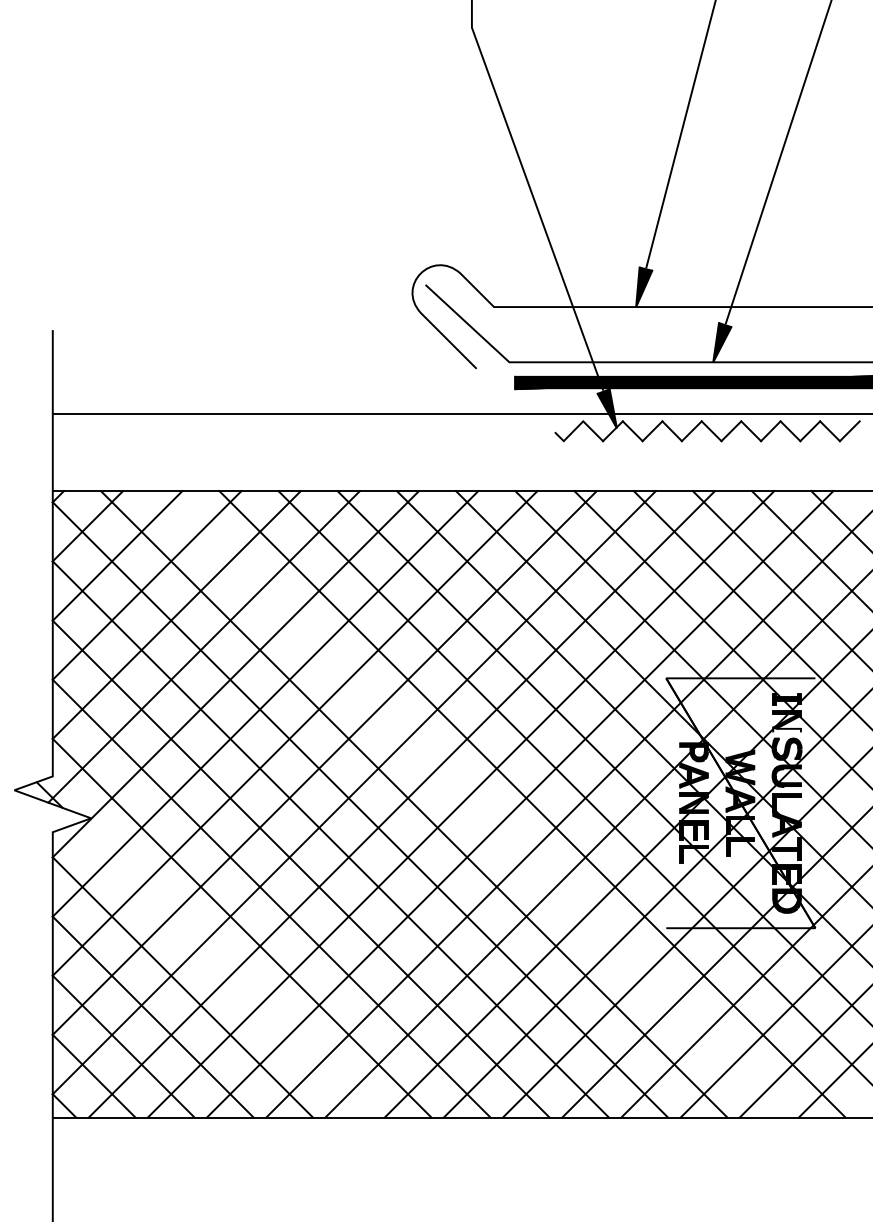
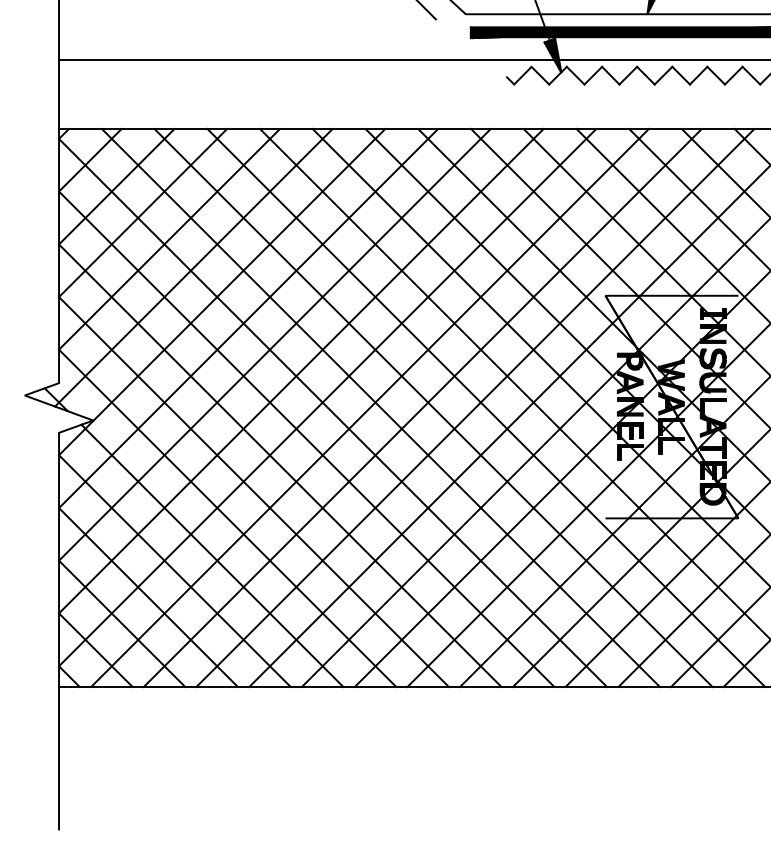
fill: (786, 729) -> (712, 341), added
line: (473, 804) -> (433, 408), added
line: (224, 970) -> (211, 556), added

